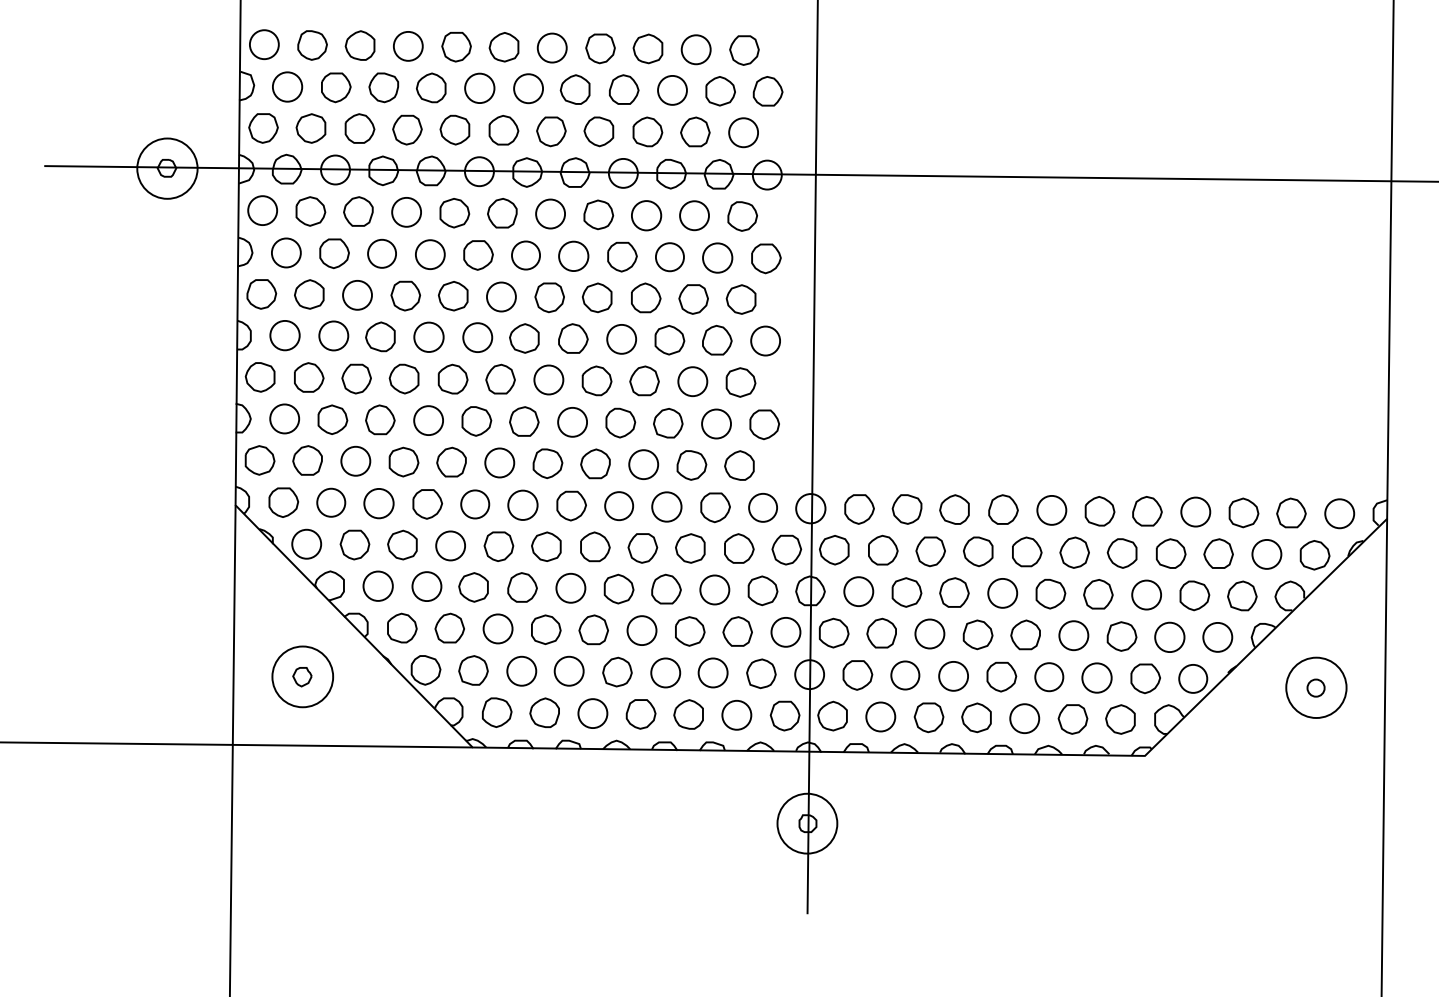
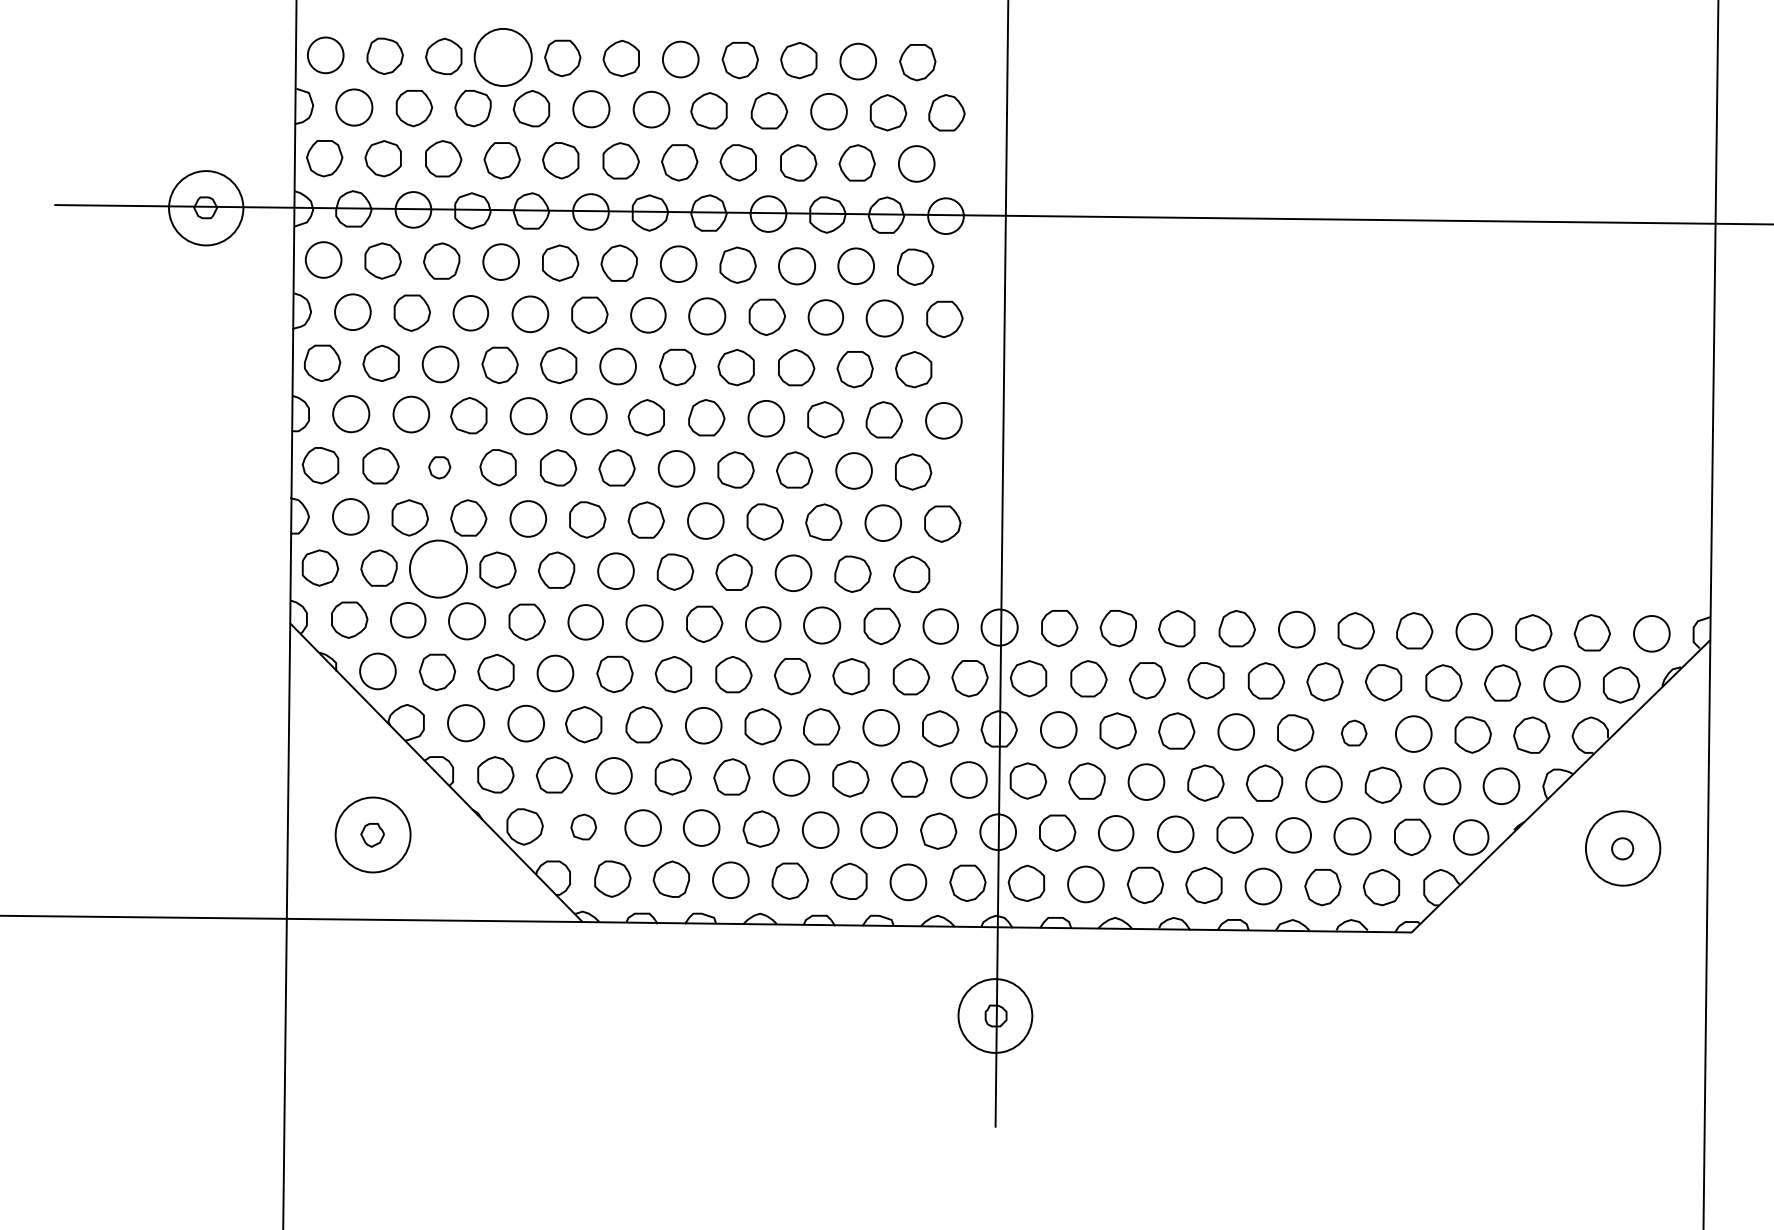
circle: (408, 46) -> (503, 57), size x1.6
part: (356, 378) -> (439, 467), size x0.6
circle: (355, 460) -> (438, 568), size x1.6
part: (1097, 593) -> (1353, 732), size x0.7
part: (473, 670) -> (583, 826), size x0.7

